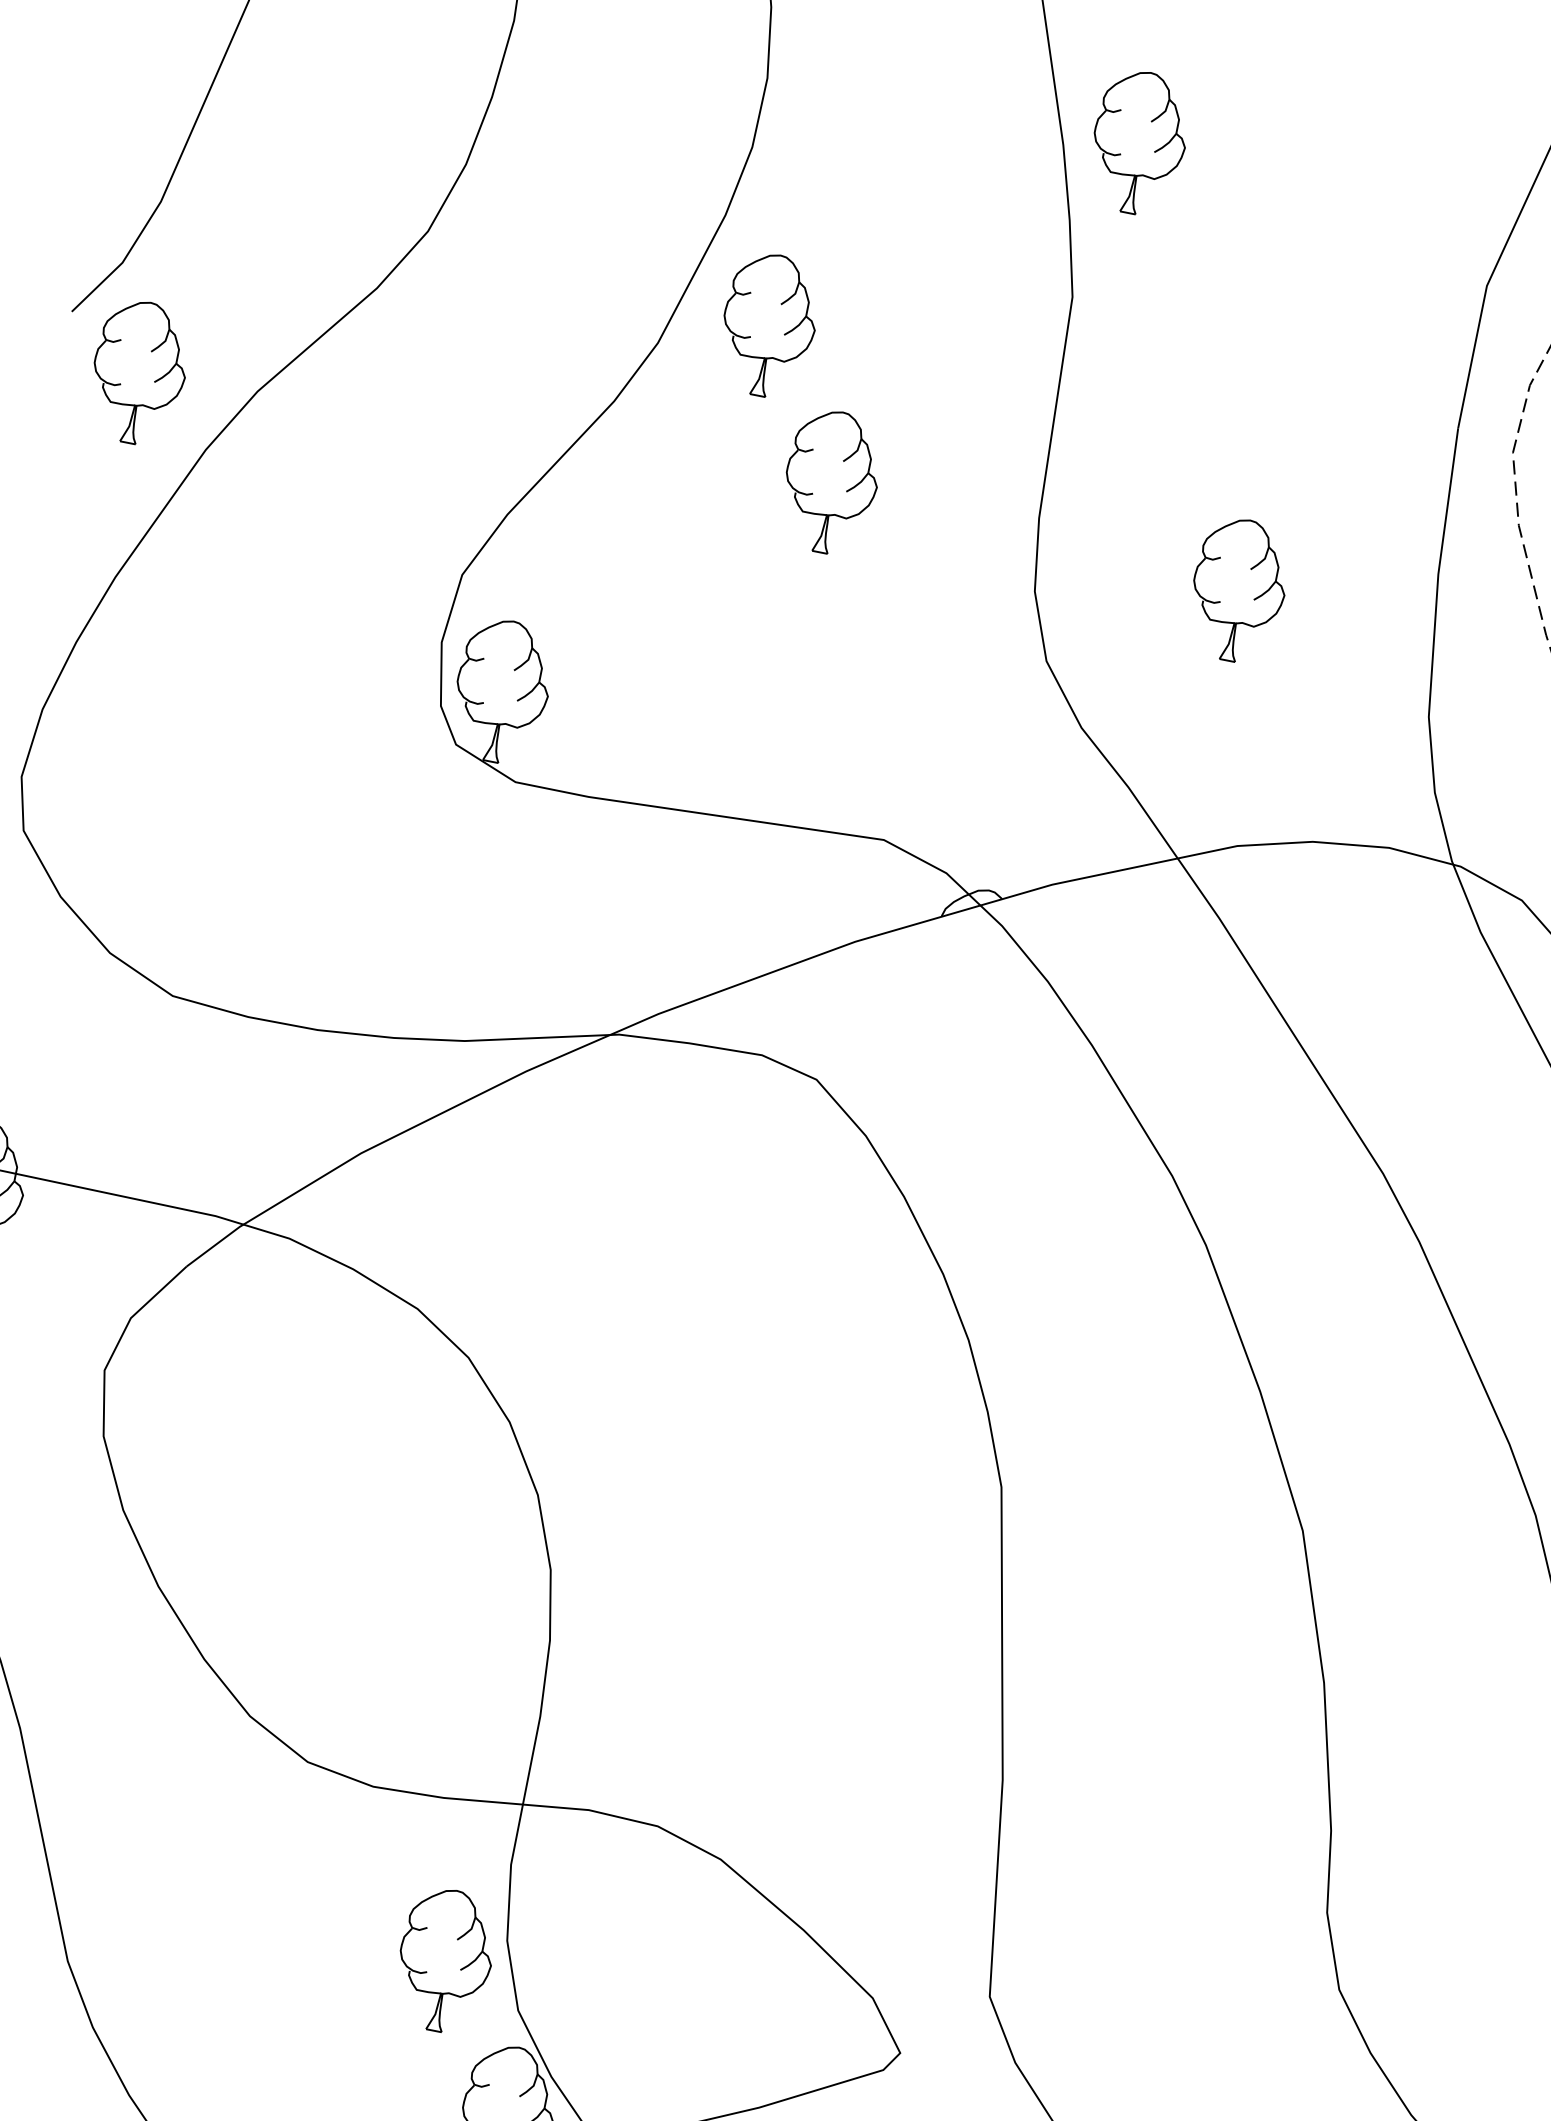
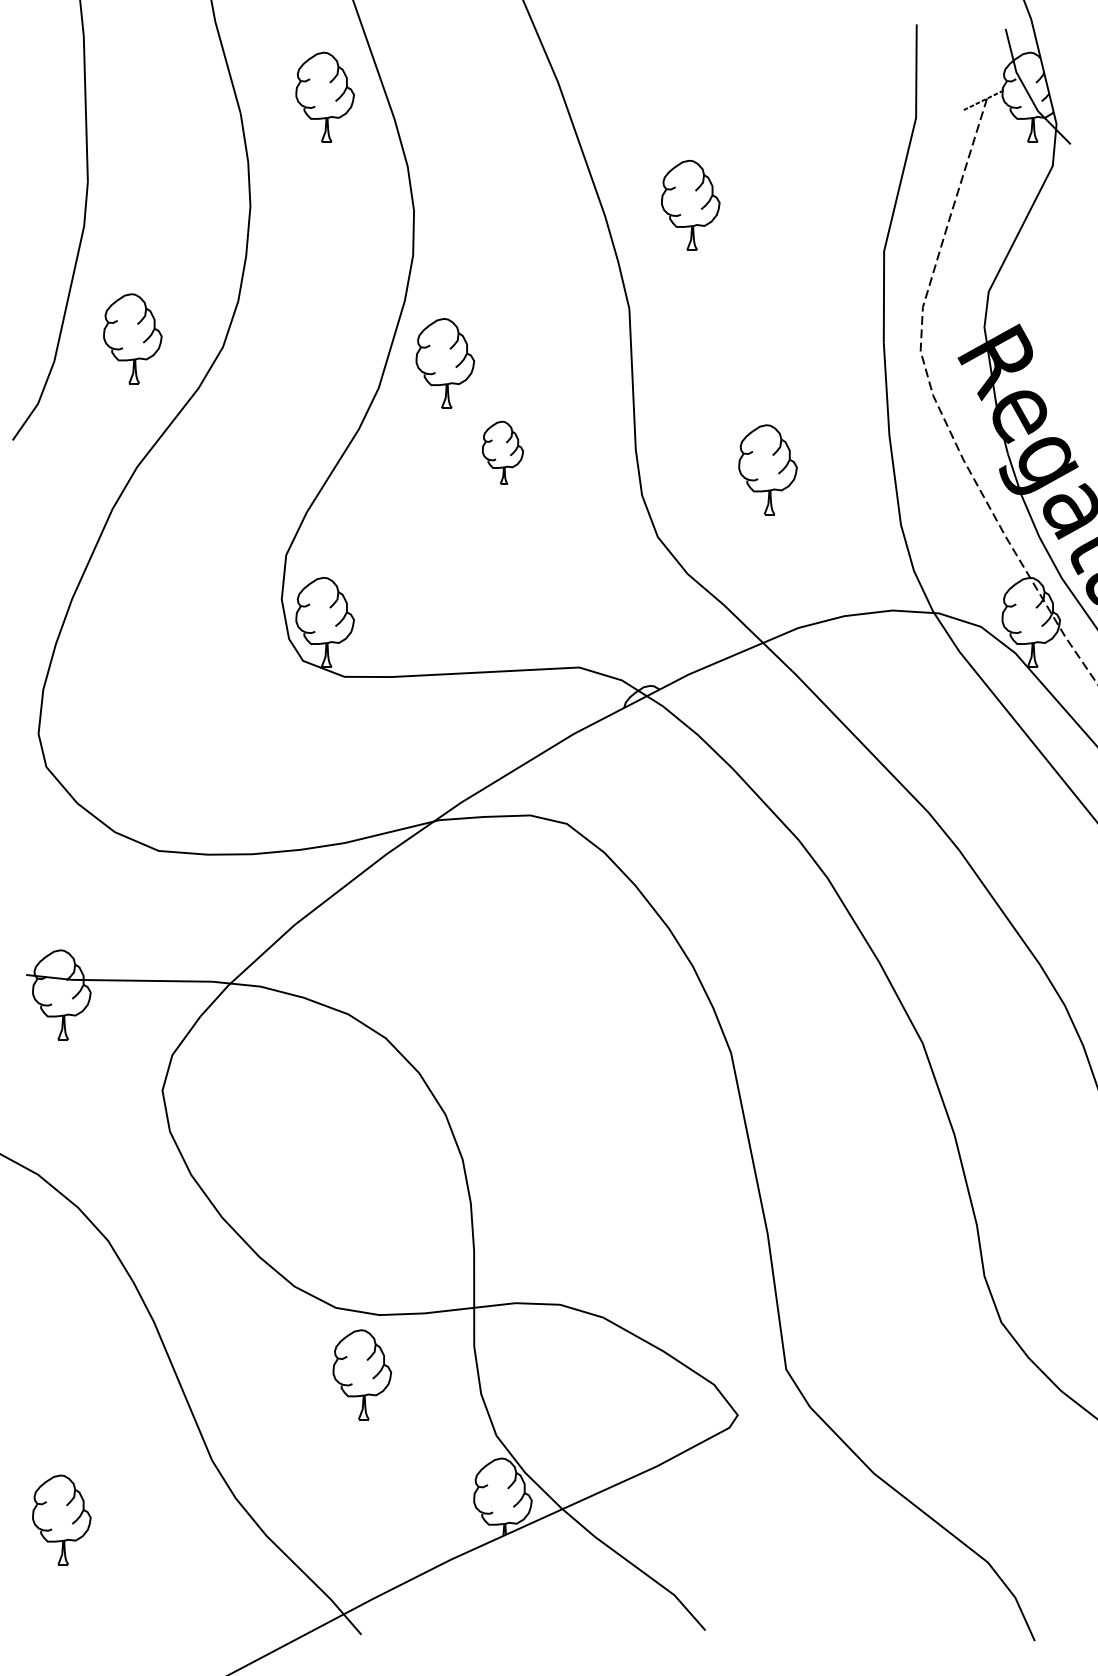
part: (1139, 141) -> (690, 204), moved
part: (138, 372) -> (132, 338), moved
part: (830, 481) -> (502, 452), size x0.7
part: (445, 1960) -> (362, 1374), moved

